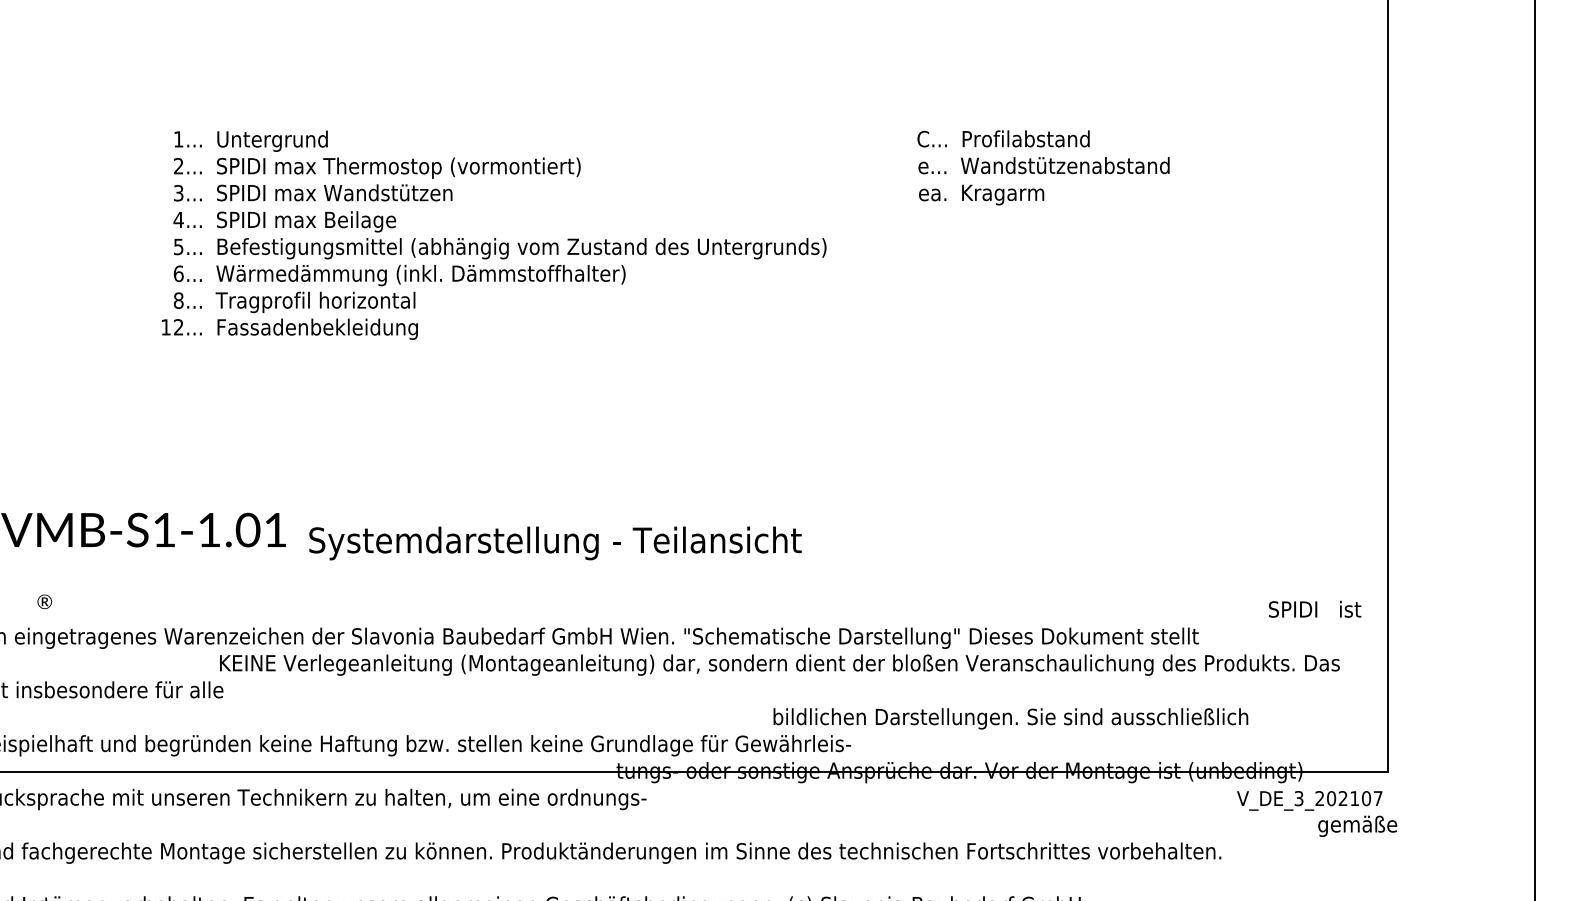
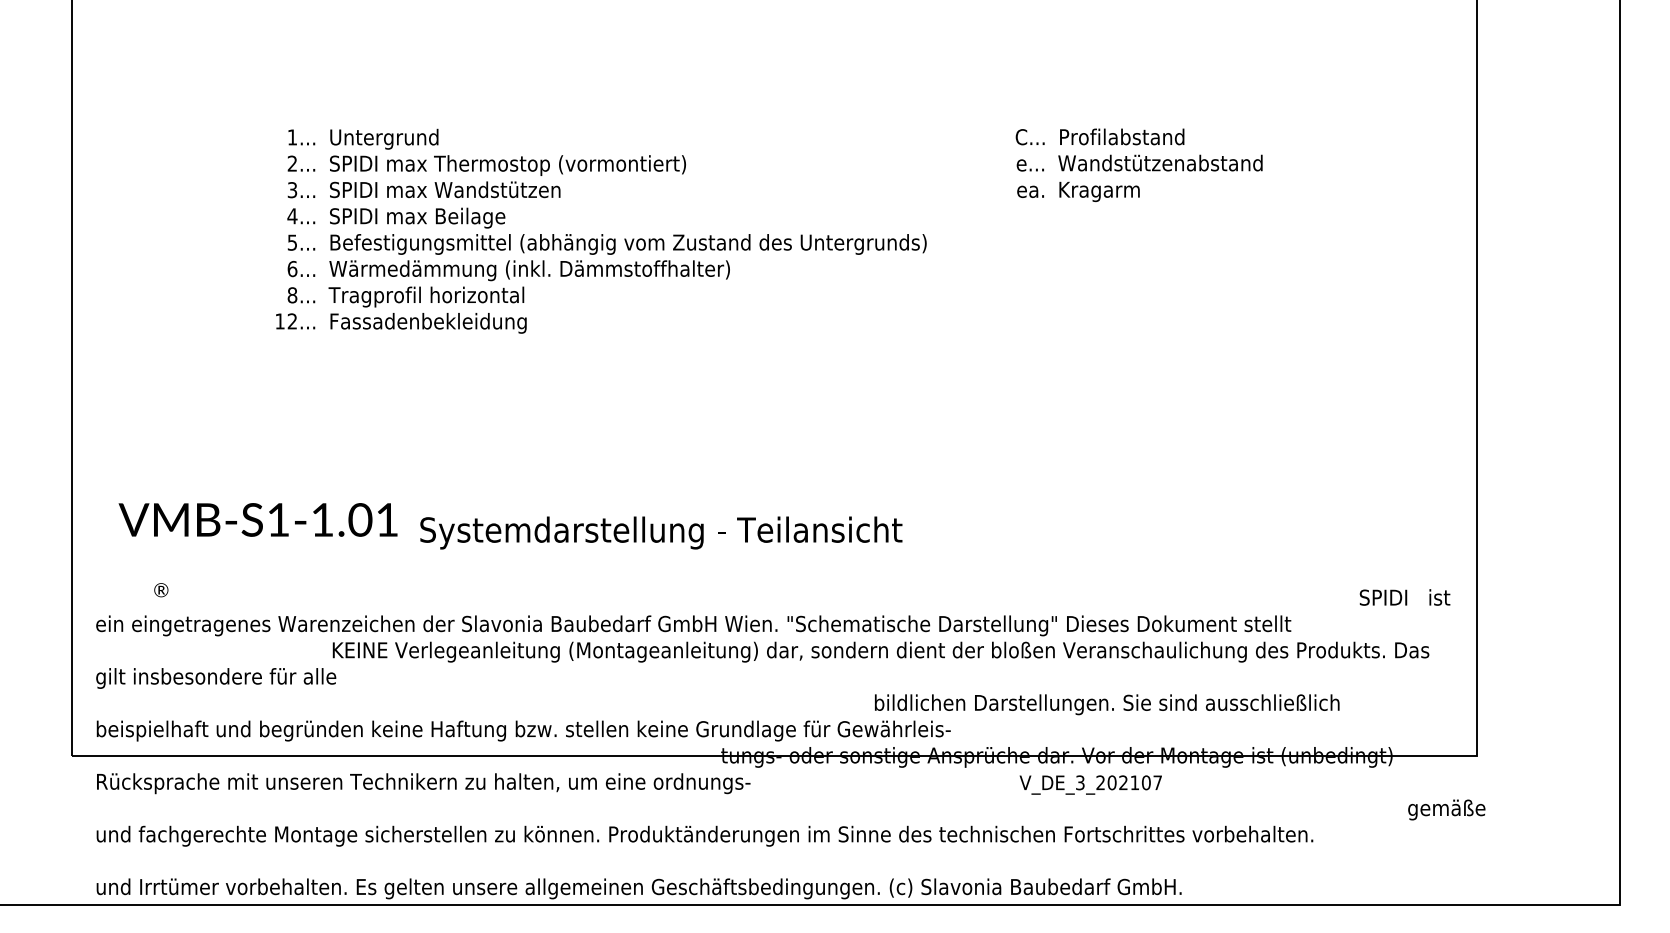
text: (1309, 800) -> (1090, 784), moved

